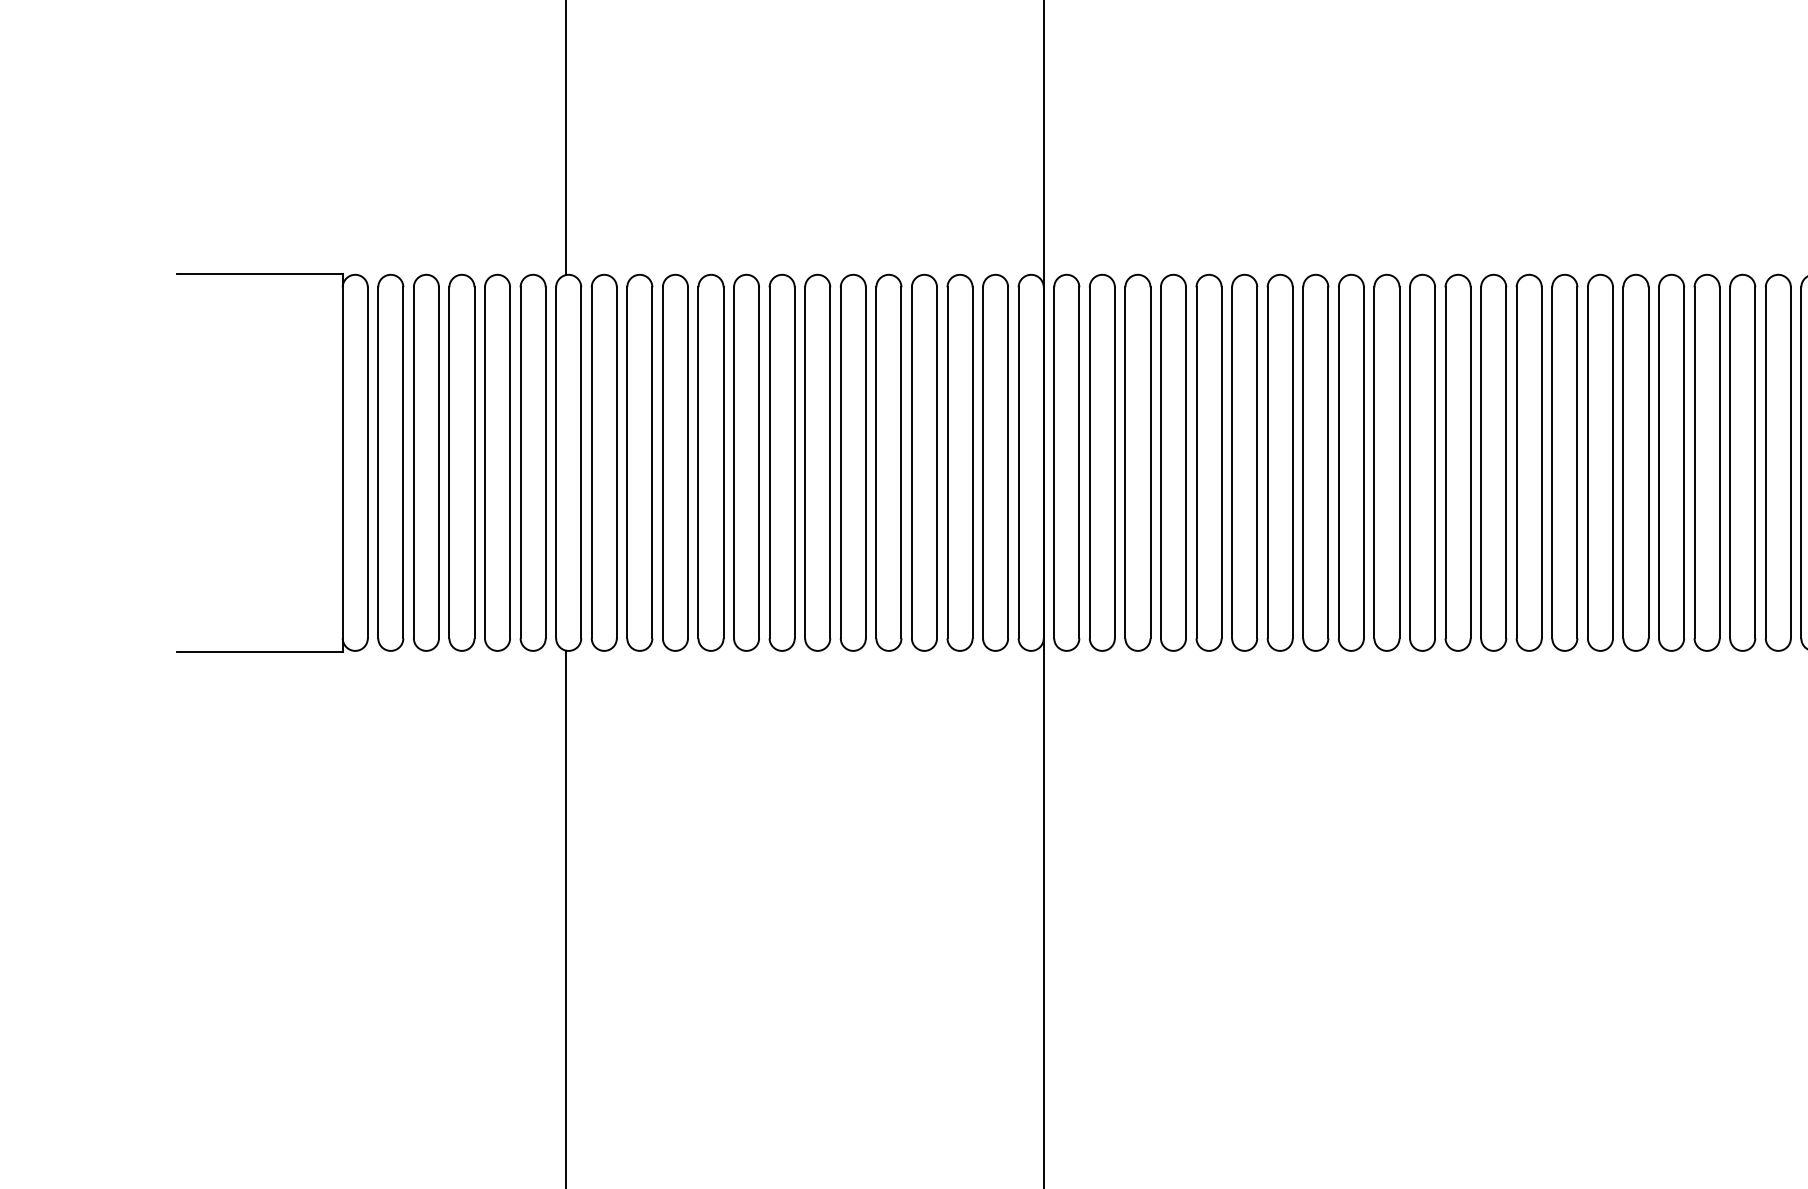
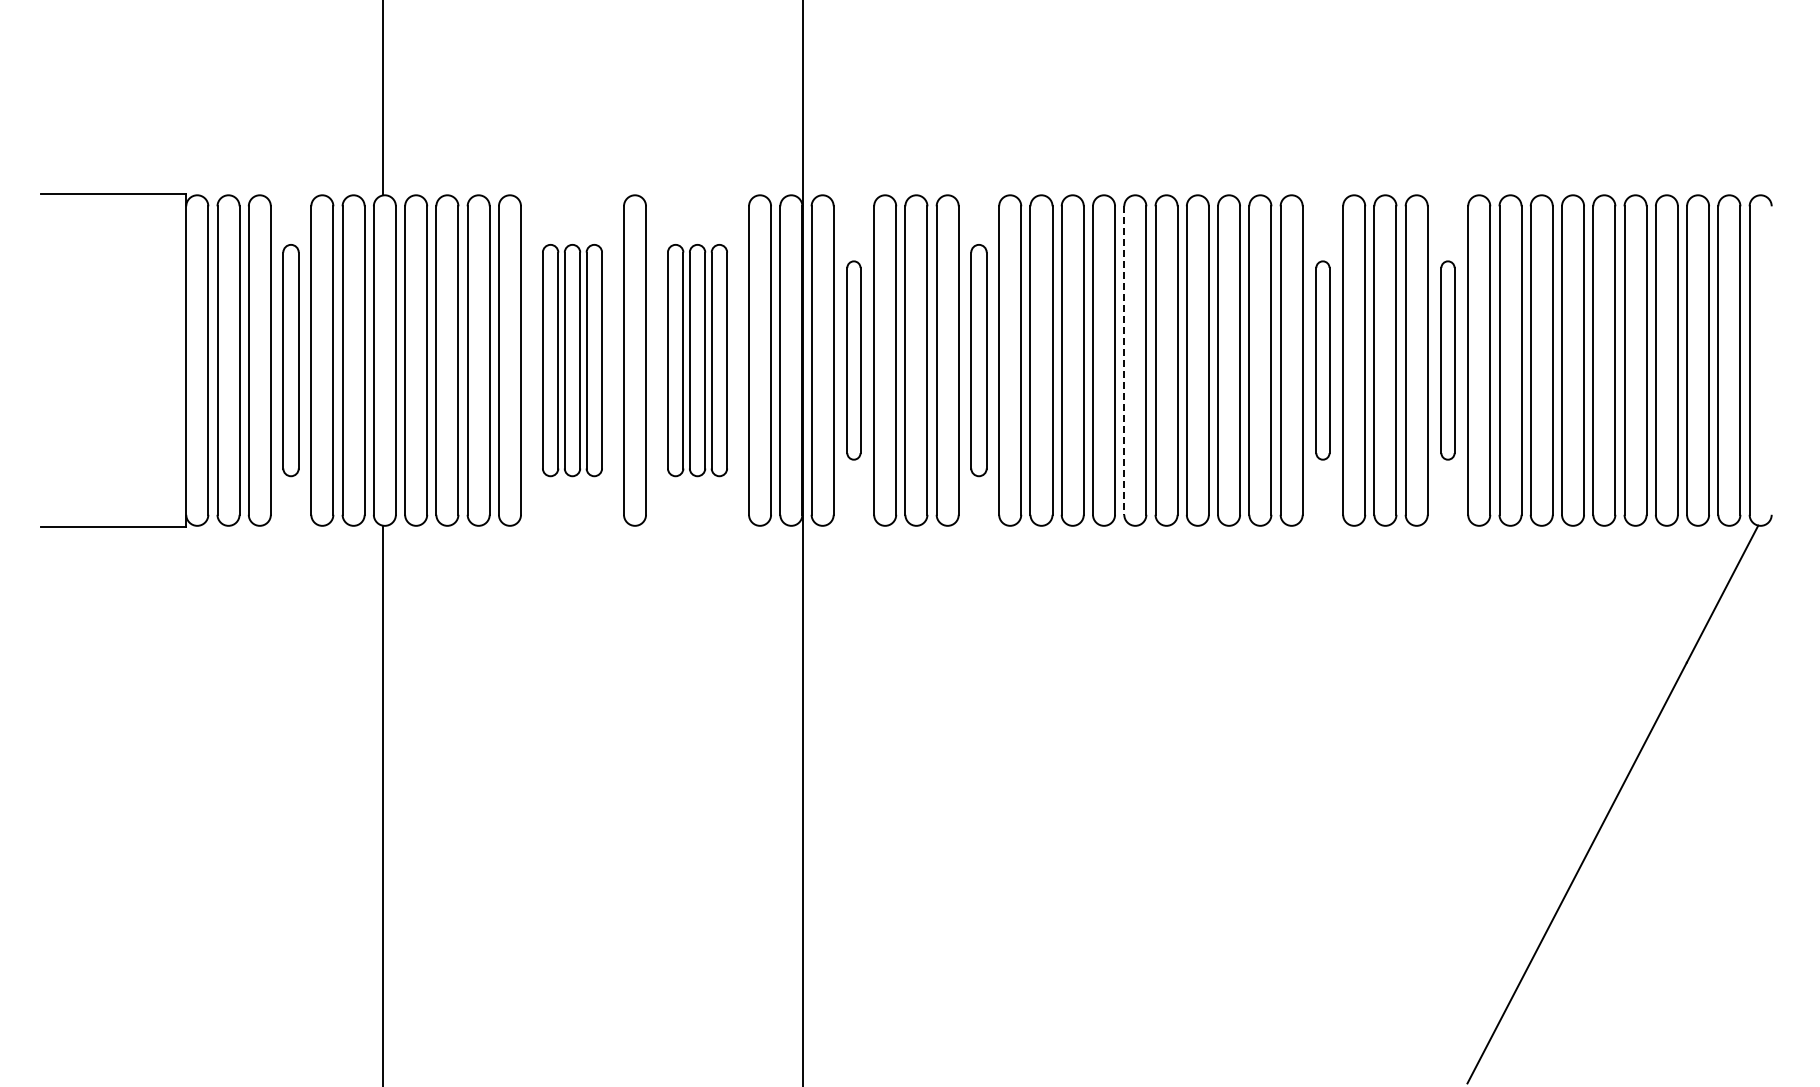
part: (461, 462) -> (290, 360), size x0.7
part: (782, 462) -> (572, 360), size x0.7
part: (924, 462) -> (697, 360), size x0.7
part: (1101, 462) -> (853, 360), size x0.6
part: (1244, 462) -> (978, 360), size x0.7
part: (1635, 462) -> (1322, 360), size x0.6
part: (1777, 462) -> (1447, 360), size x0.6
line: (1410, 463) -> (1124, 361), solid -> dashed

